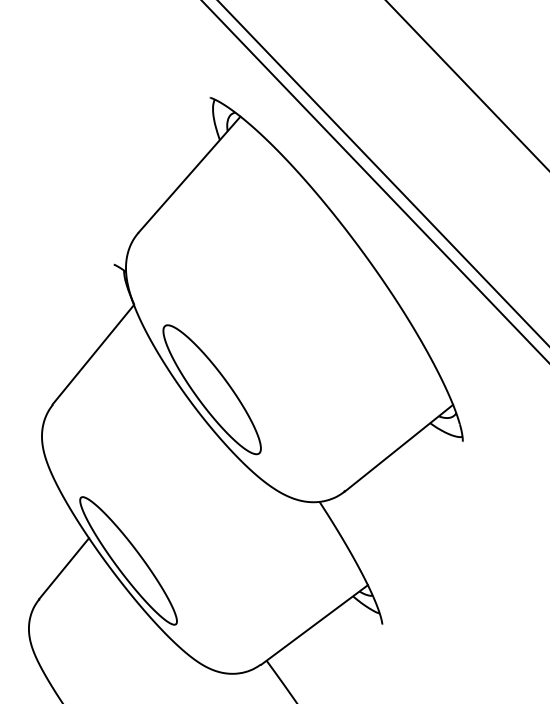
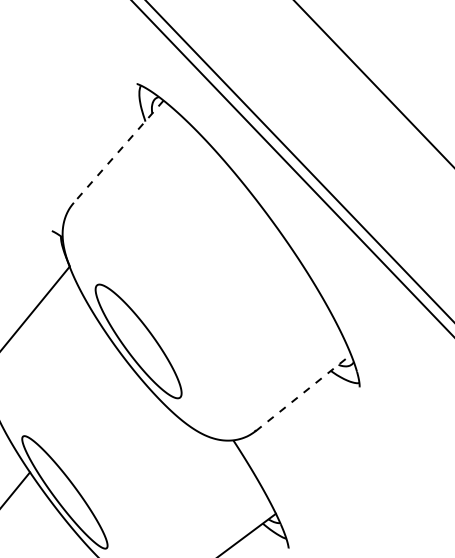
line: (189, 174) -> (118, 151), solid -> dashed
line: (399, 447) -> (303, 392), solid -> dashed

